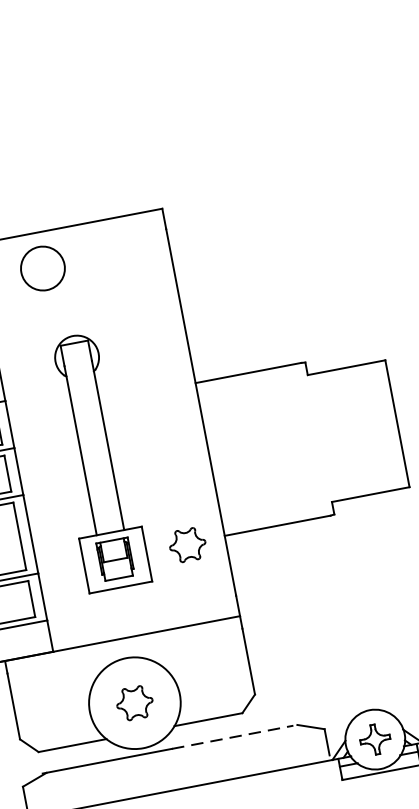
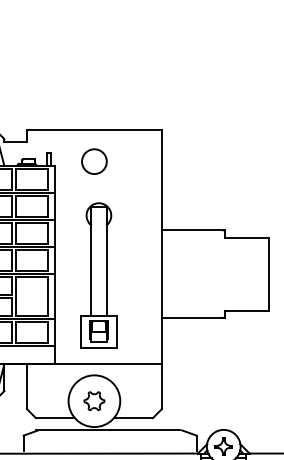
circle: (43, 268) -> (94, 161), moved
part: (96, 462) -> (98, 275), moved
part: (187, 543) -> (140, 318), removed
line: (233, 737) -> (145, 430), dashed -> solid

